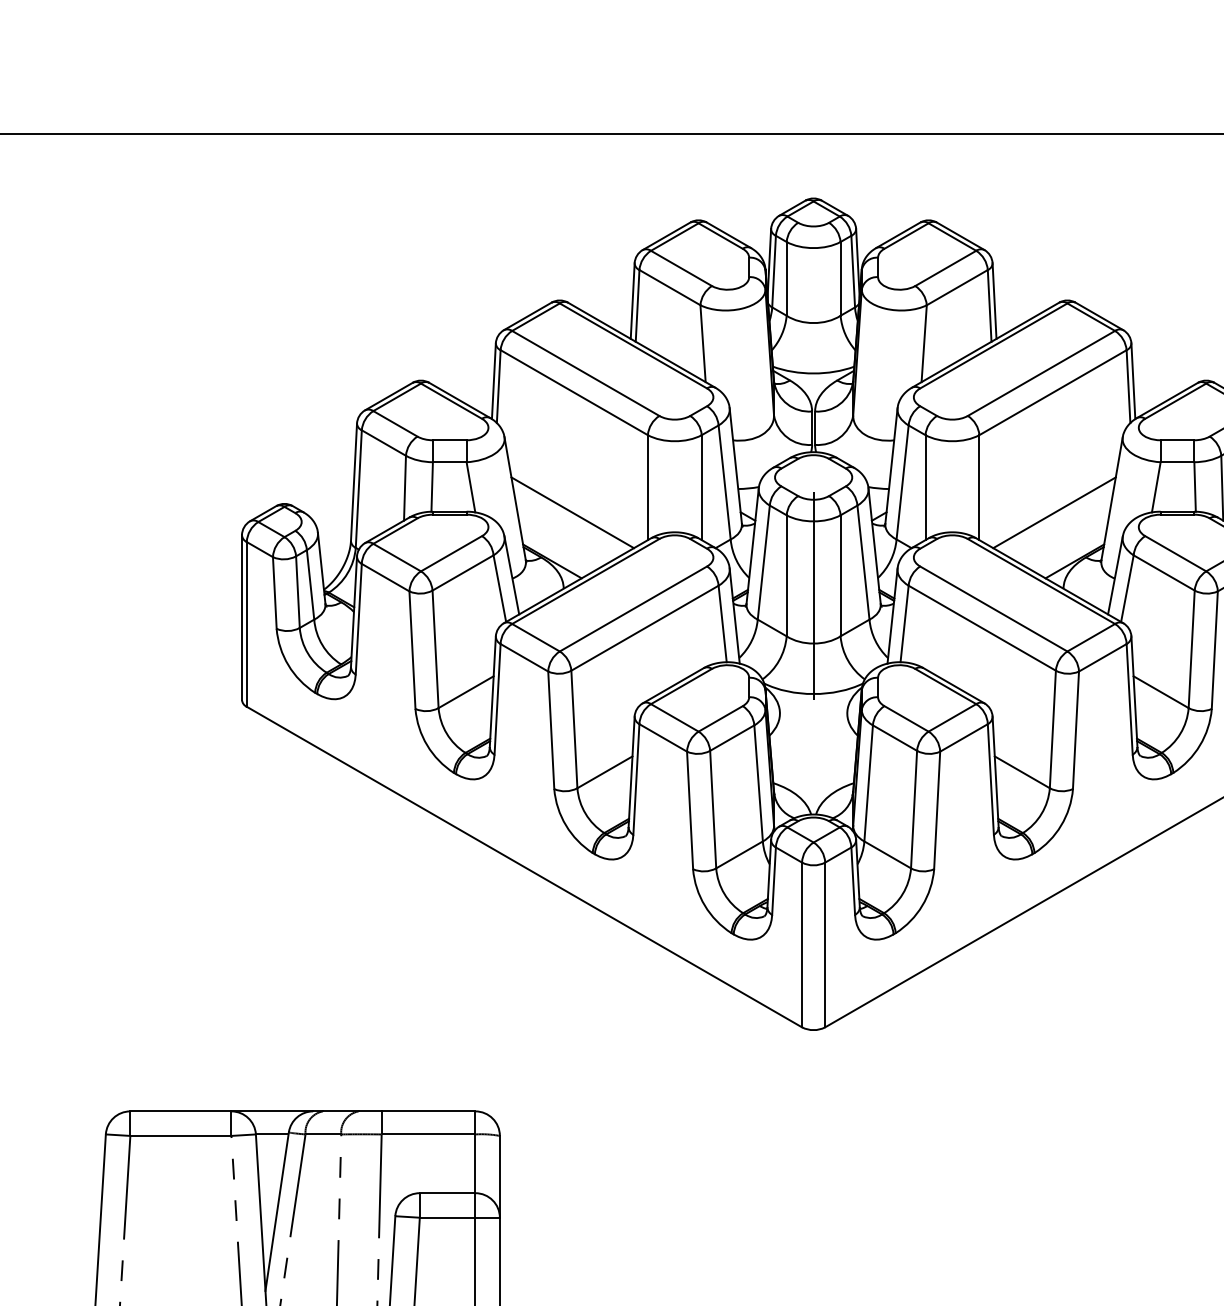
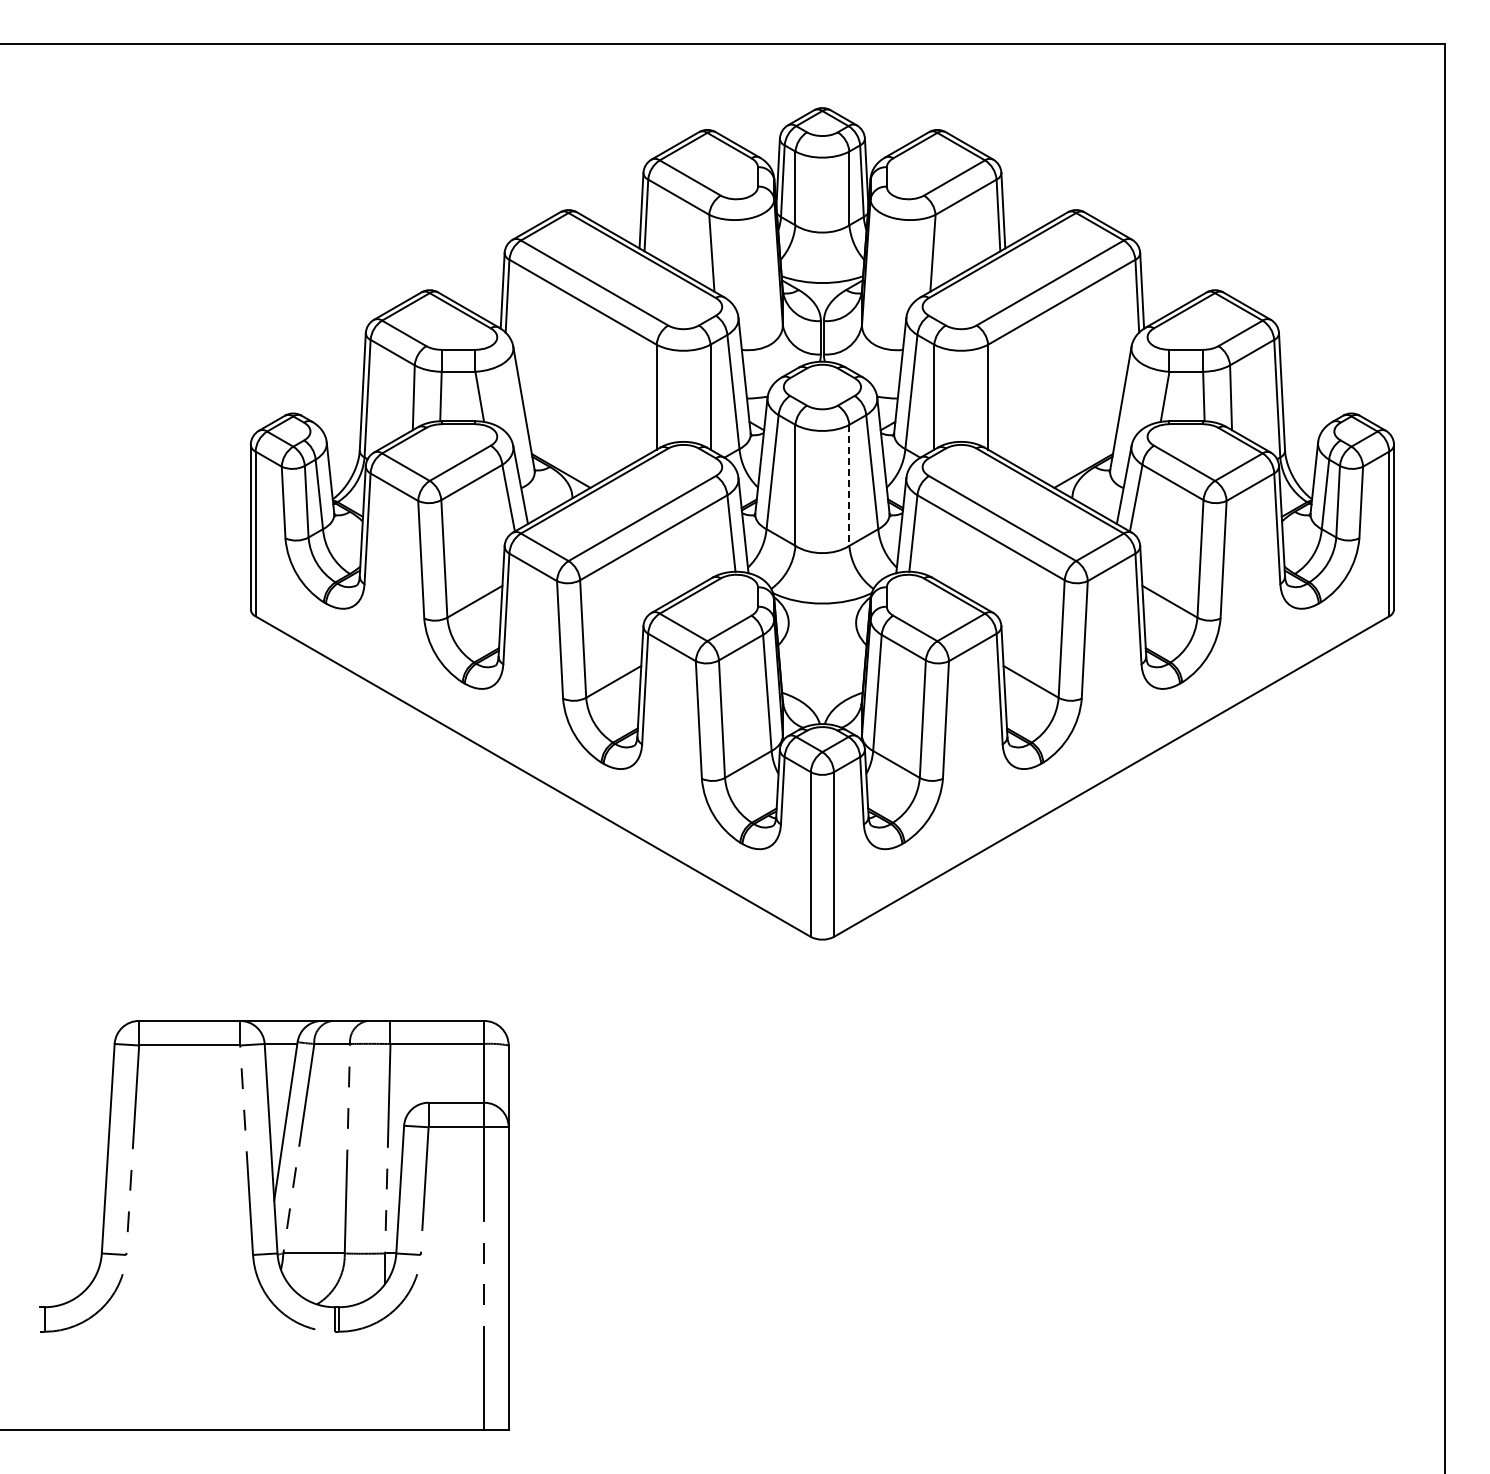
line: (572, 512) -> (581, 422), removed
line: (1054, 512) -> (1063, 422), removed
line: (840, 575) -> (849, 485), solid -> dashed
line: (813, 588) -> (822, 498), removed

